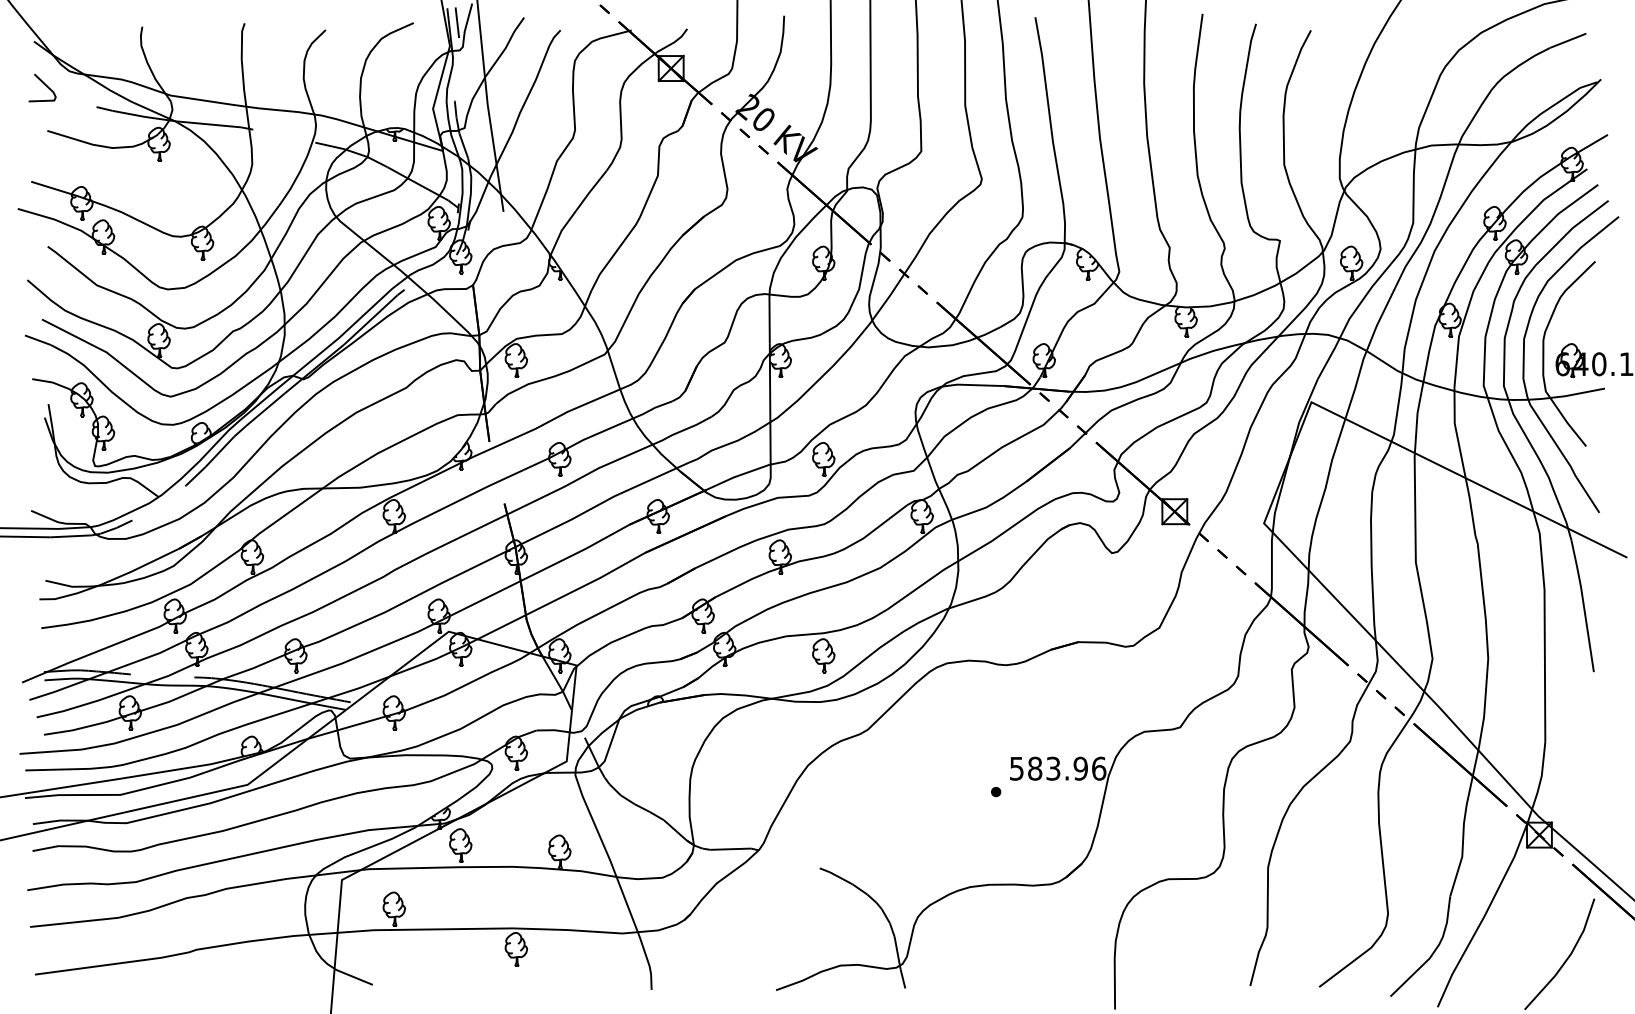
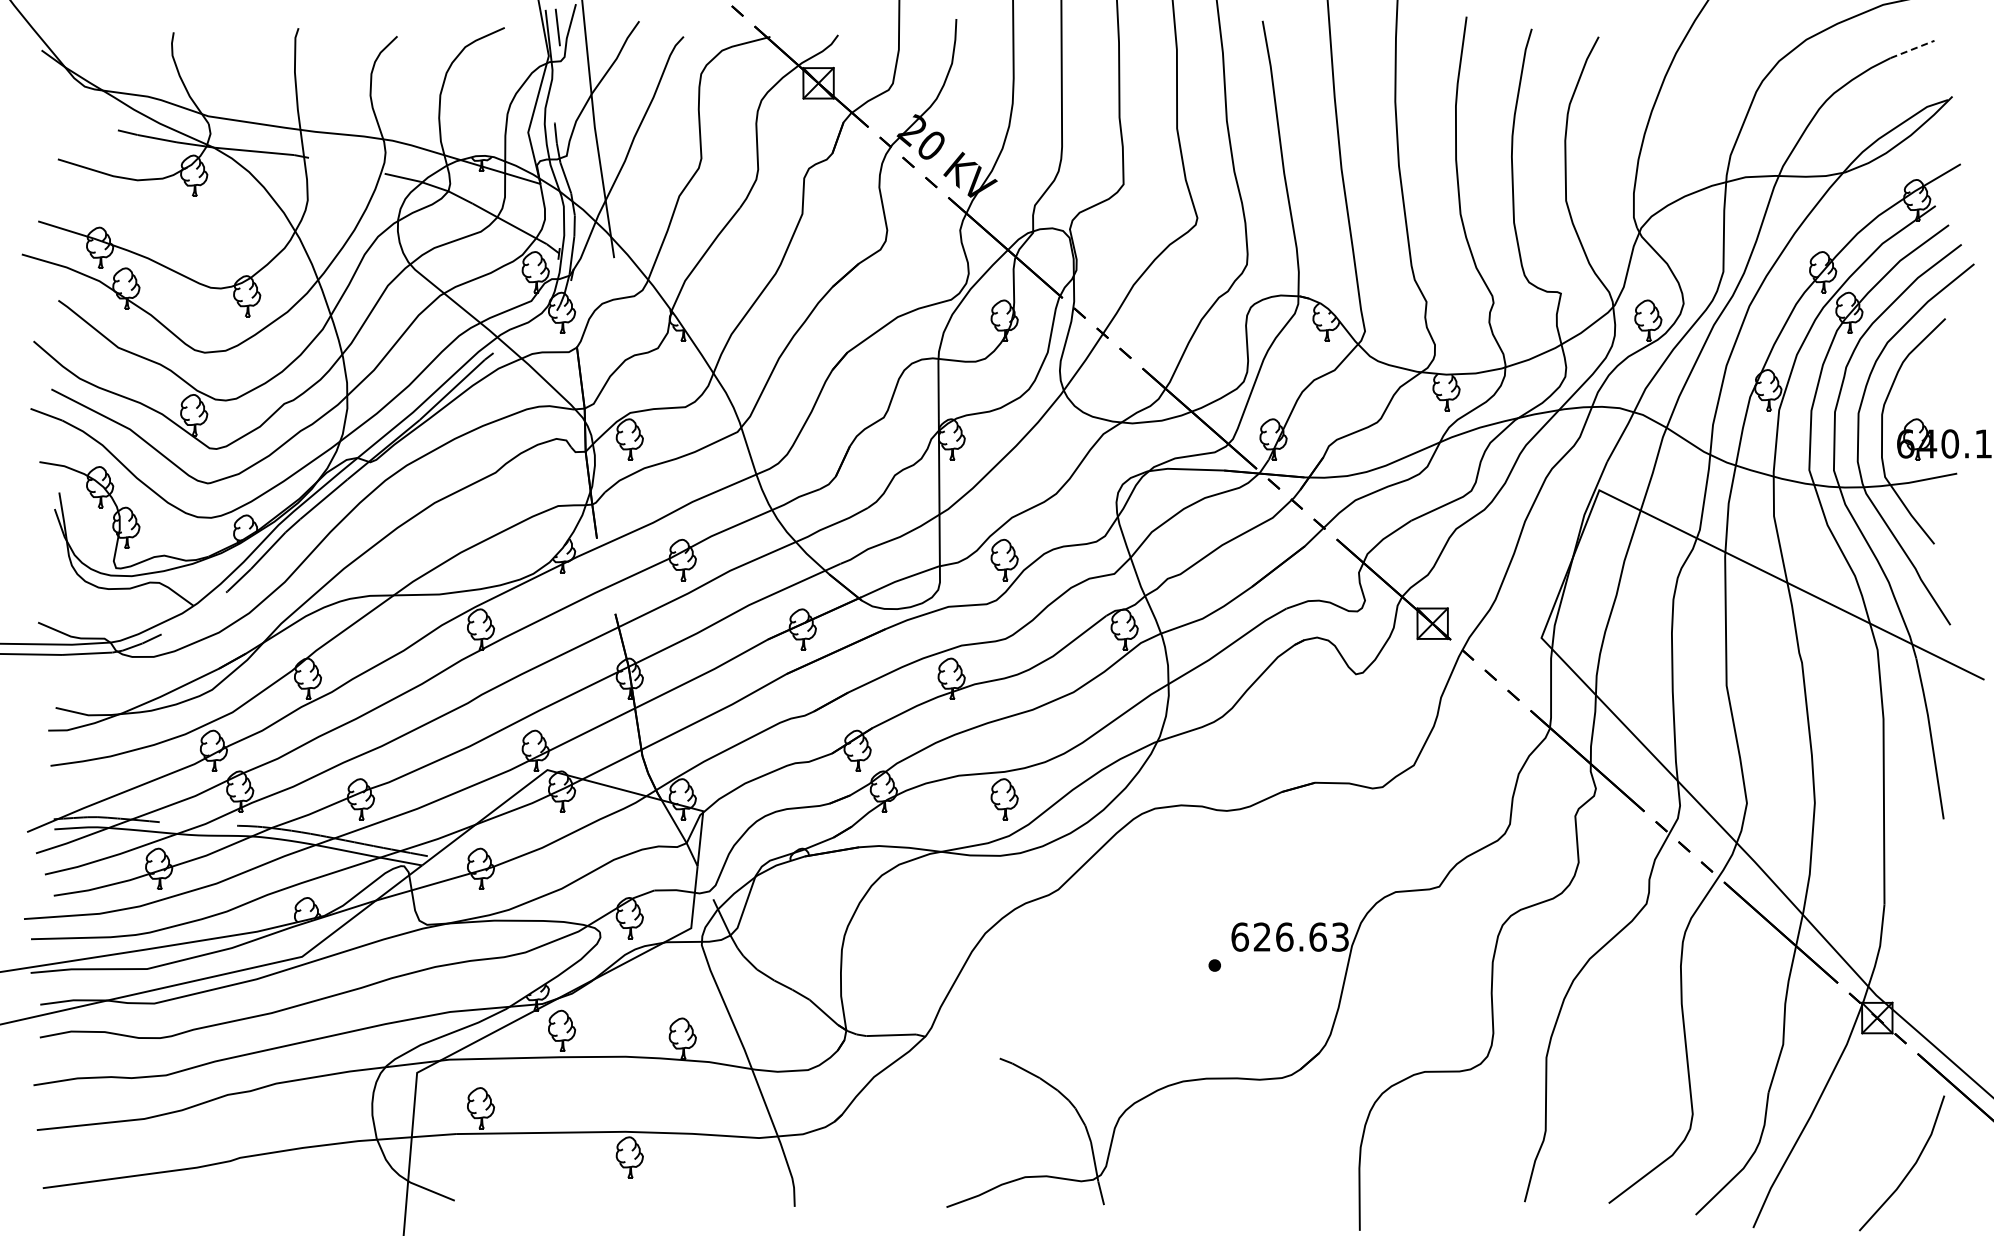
line: (1568, 40) -> (1912, 49), solid -> dashed
line: (44, 85) -> (54, 103), removed
text: (1058, 768) -> (1290, 936), 583.96 -> 626.63

